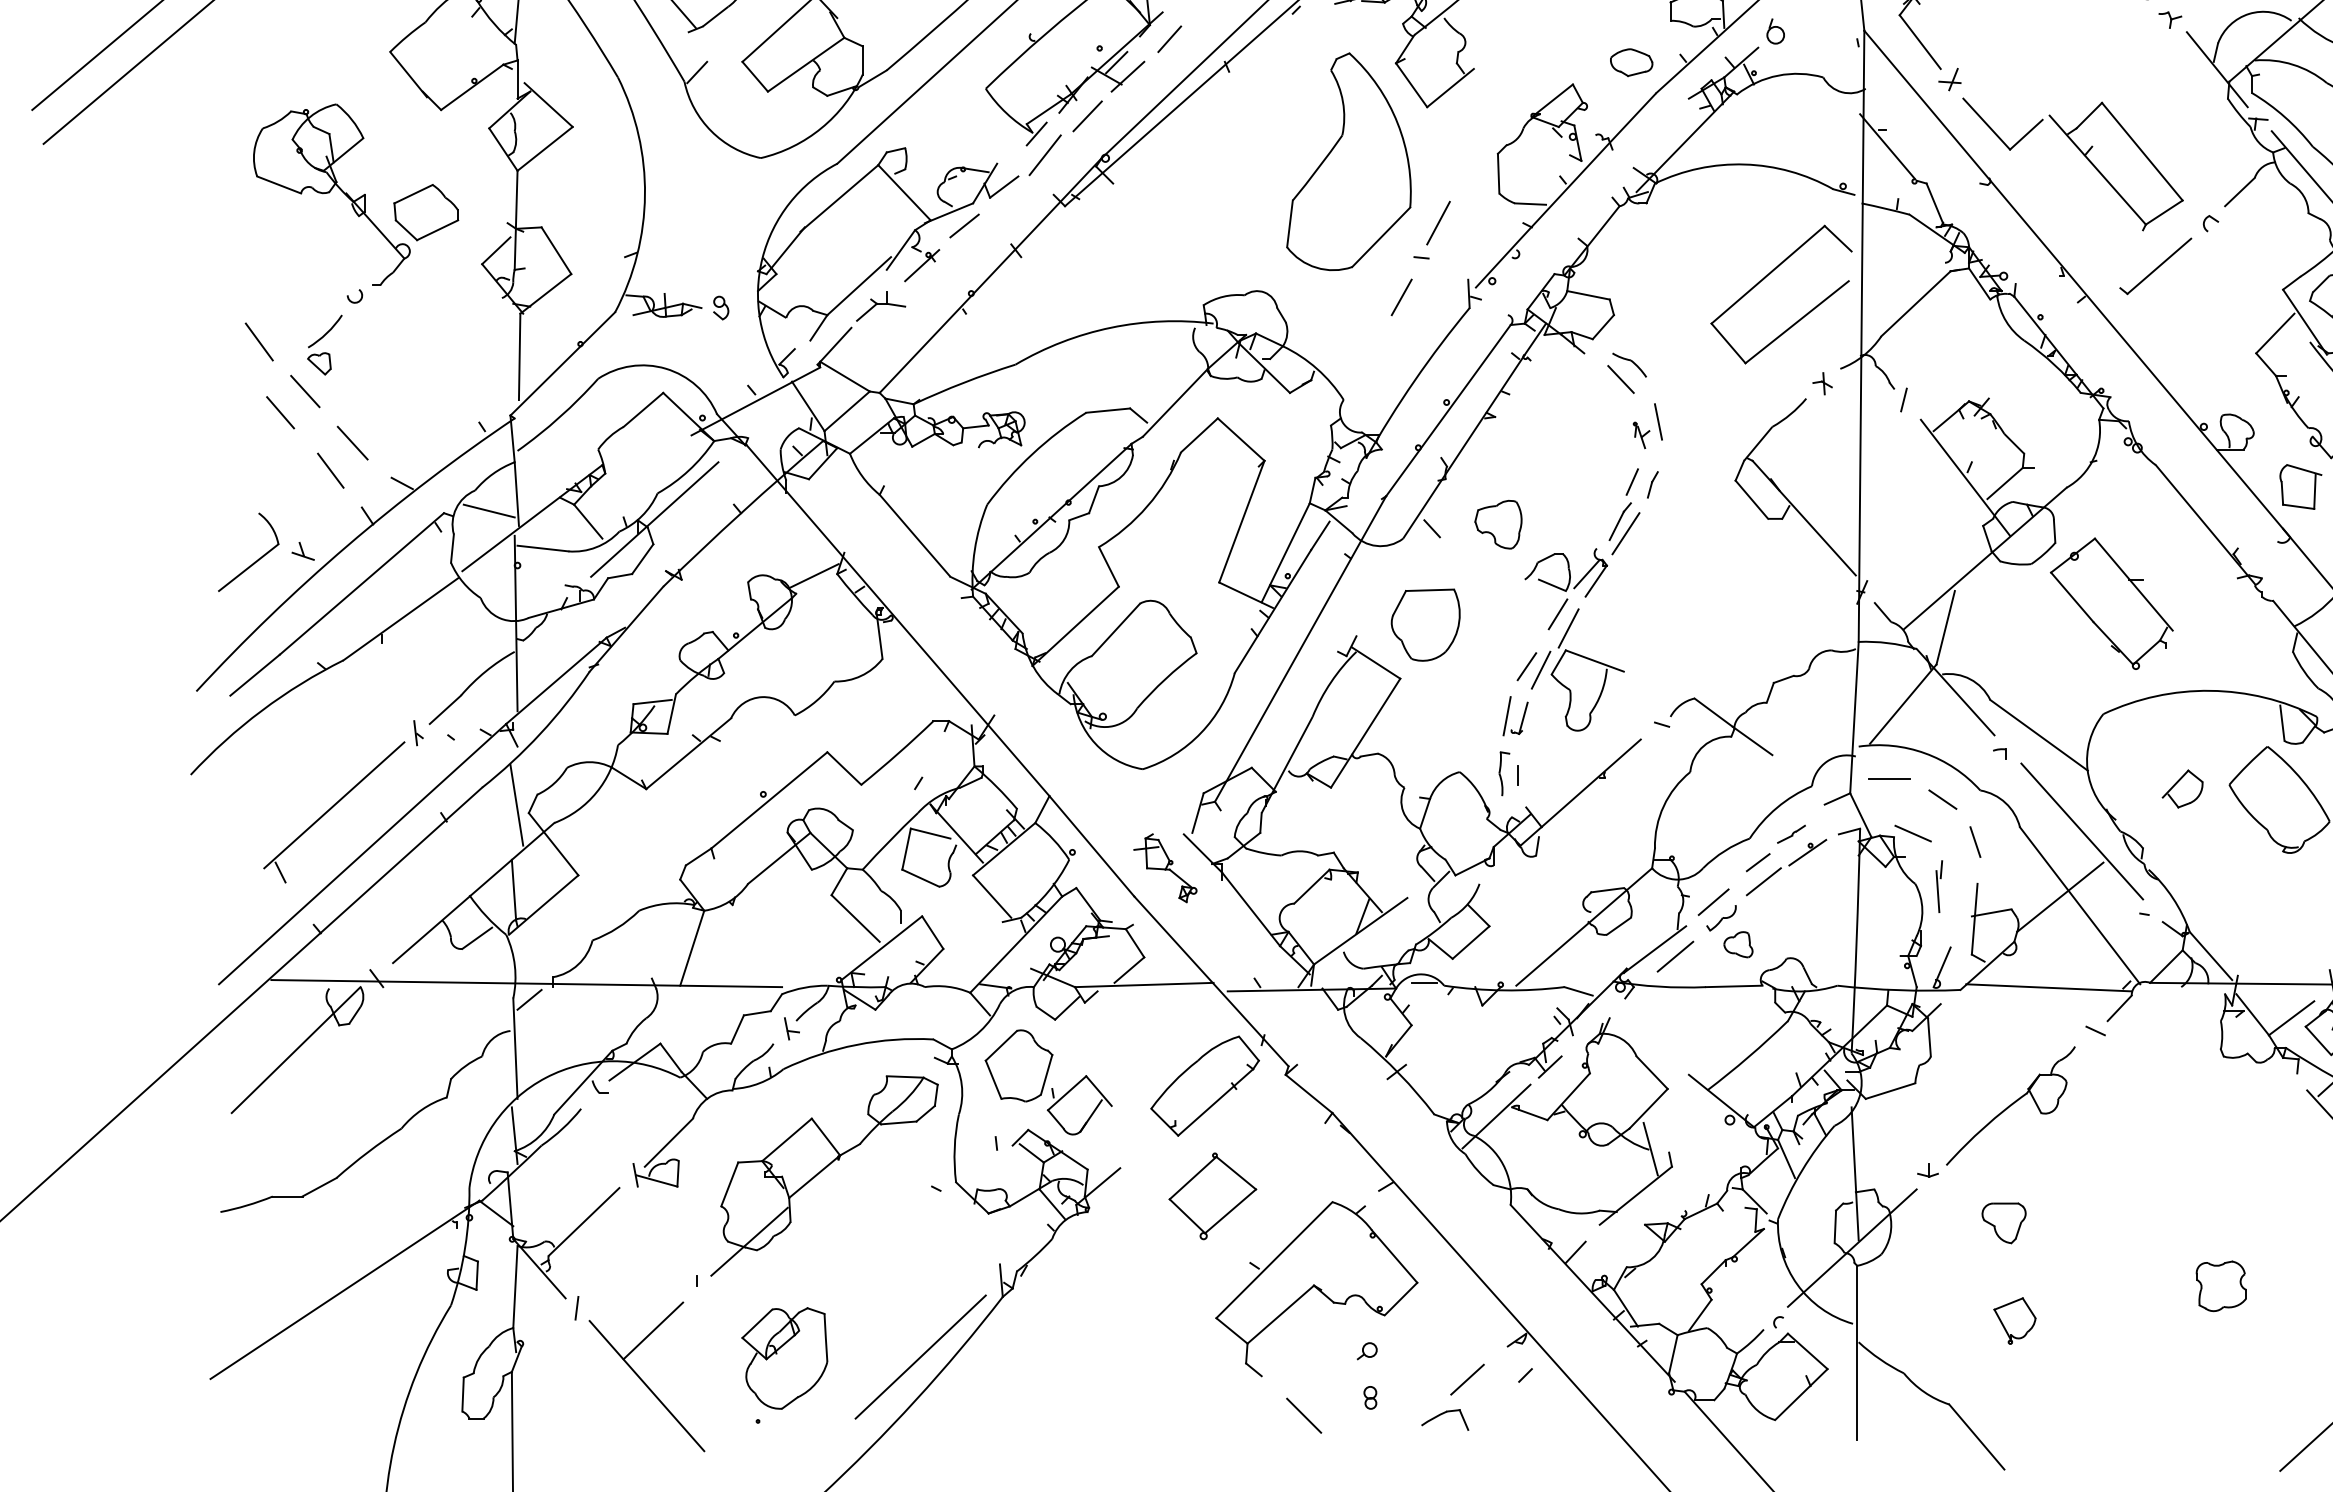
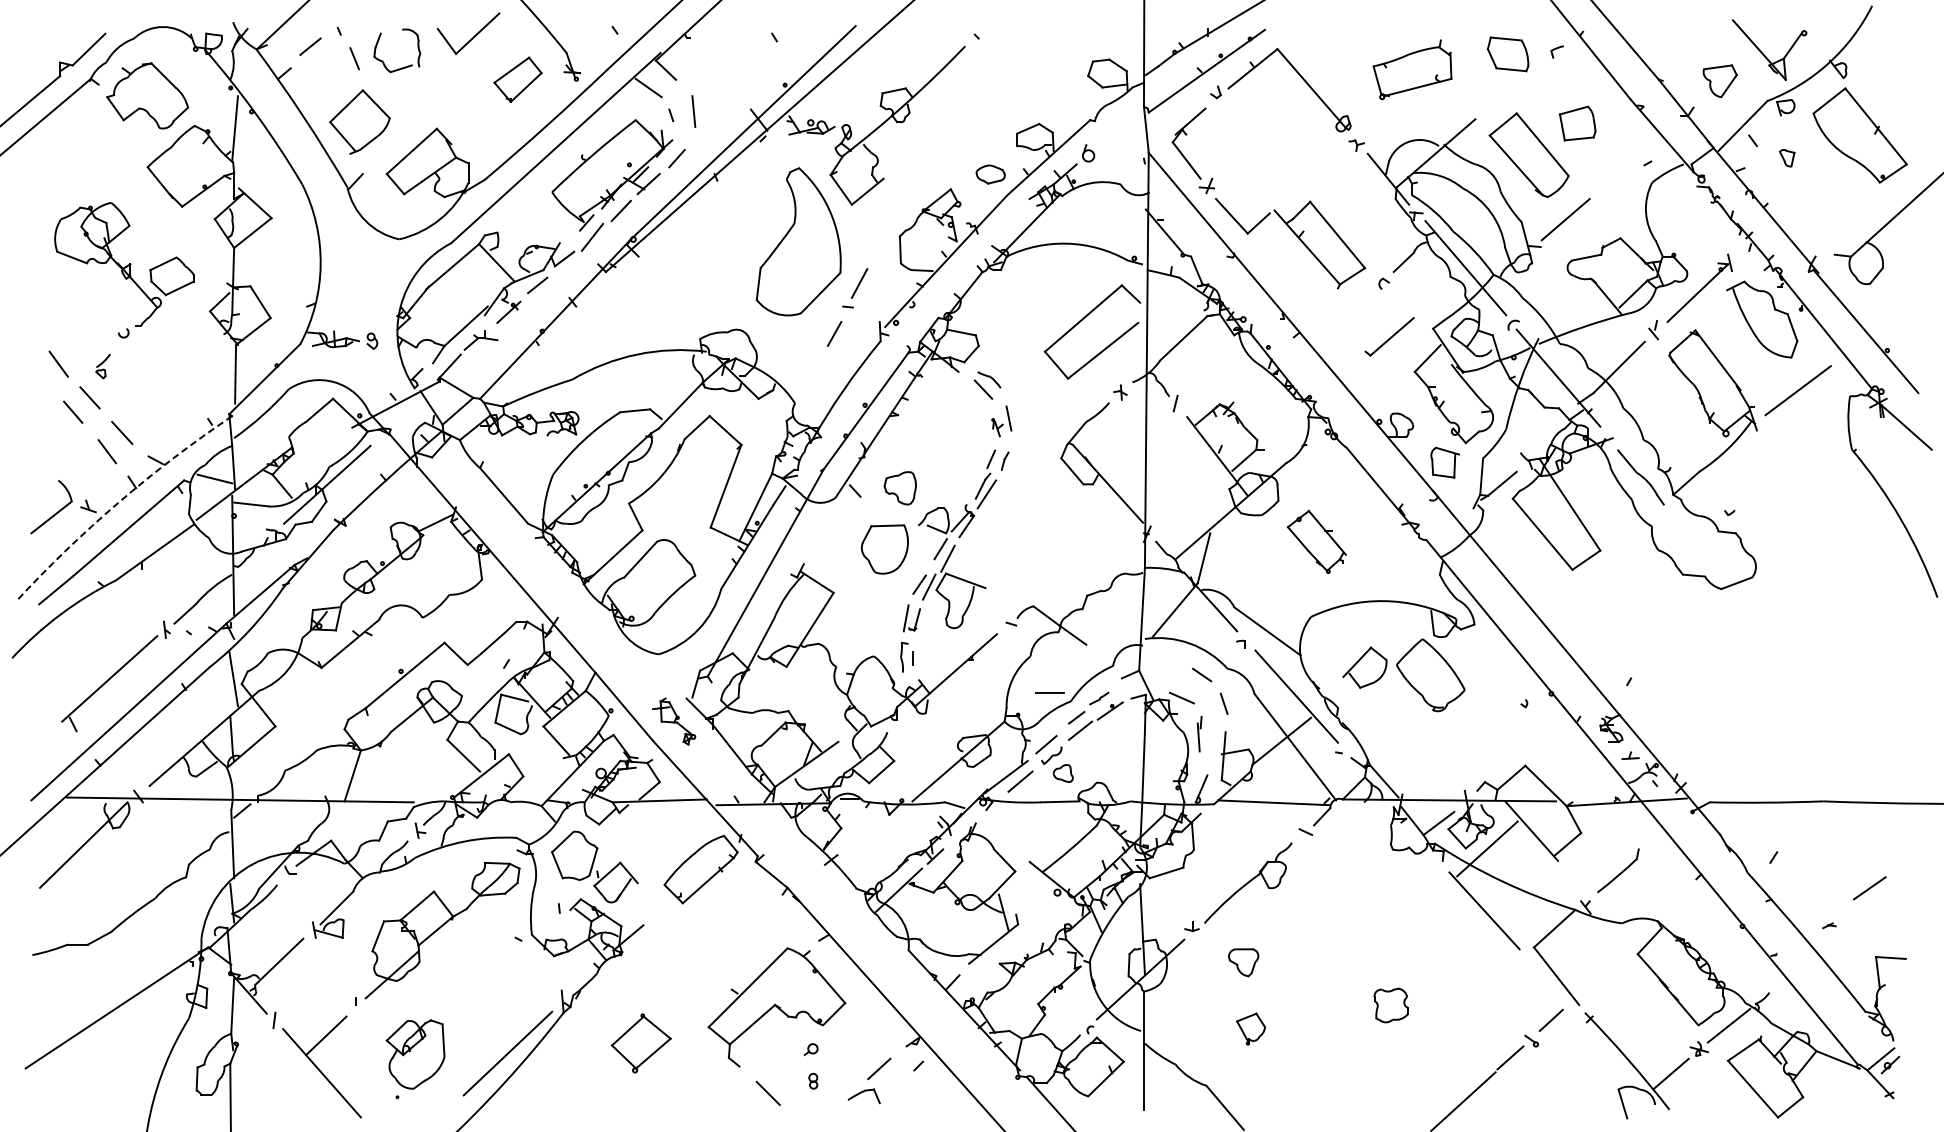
part: (2155, 265) -> (1389, 336), moved
part: (323, 345) -> (102, 366), size x0.6
arc: (347, 545) -> (118, 502), solid -> dashed
part: (2111, 603) -> (1316, 541), size x0.7
part: (1425, 625) -> (884, 549), moved
line: (1888, 778) -> (1049, 692), moved
part: (2182, 788) -> (1364, 667), size x1.6
part: (1211, 1196) -> (640, 1043), moved

